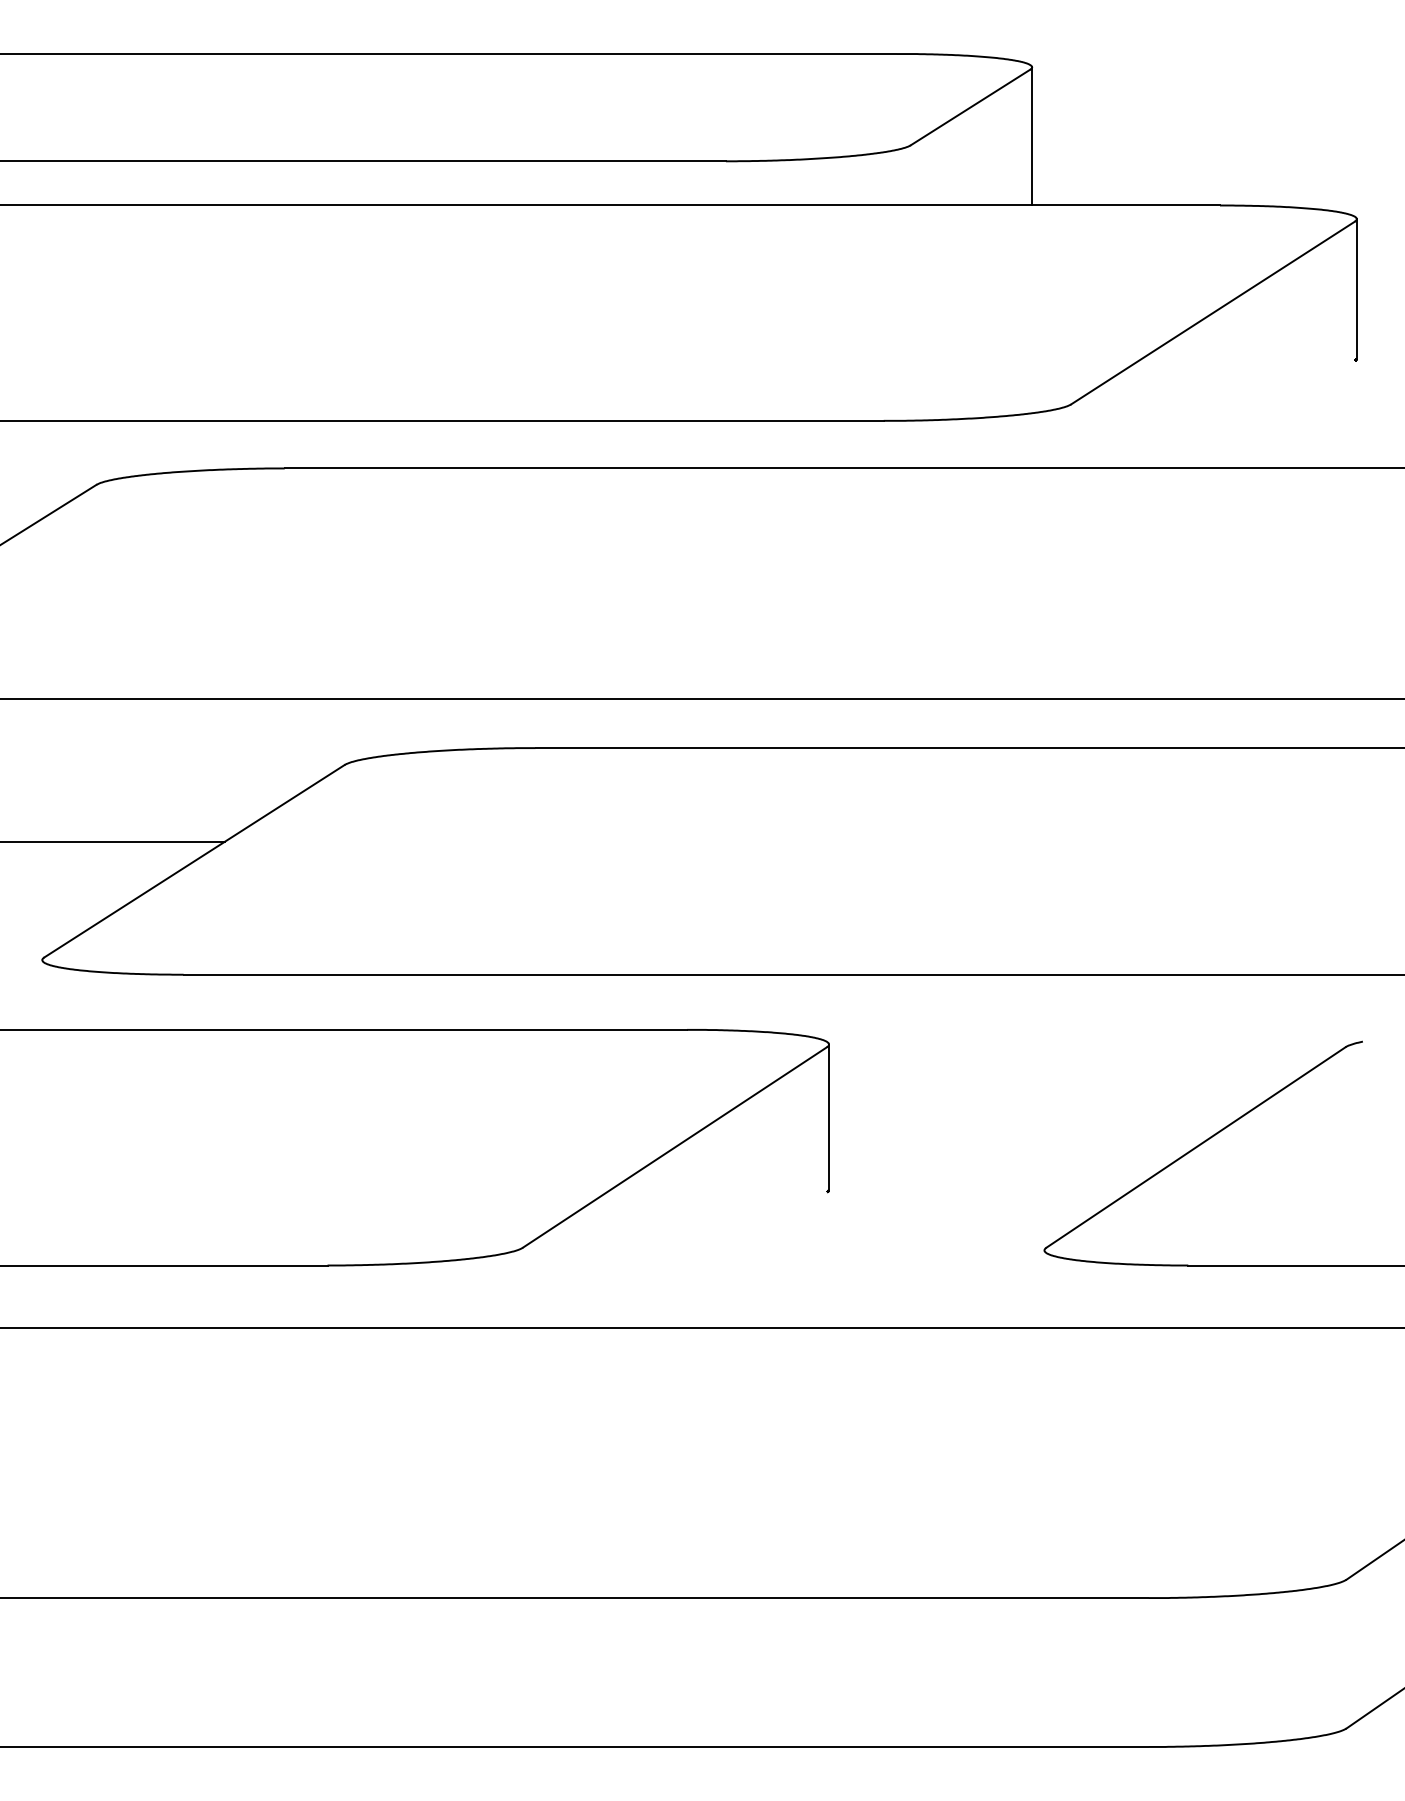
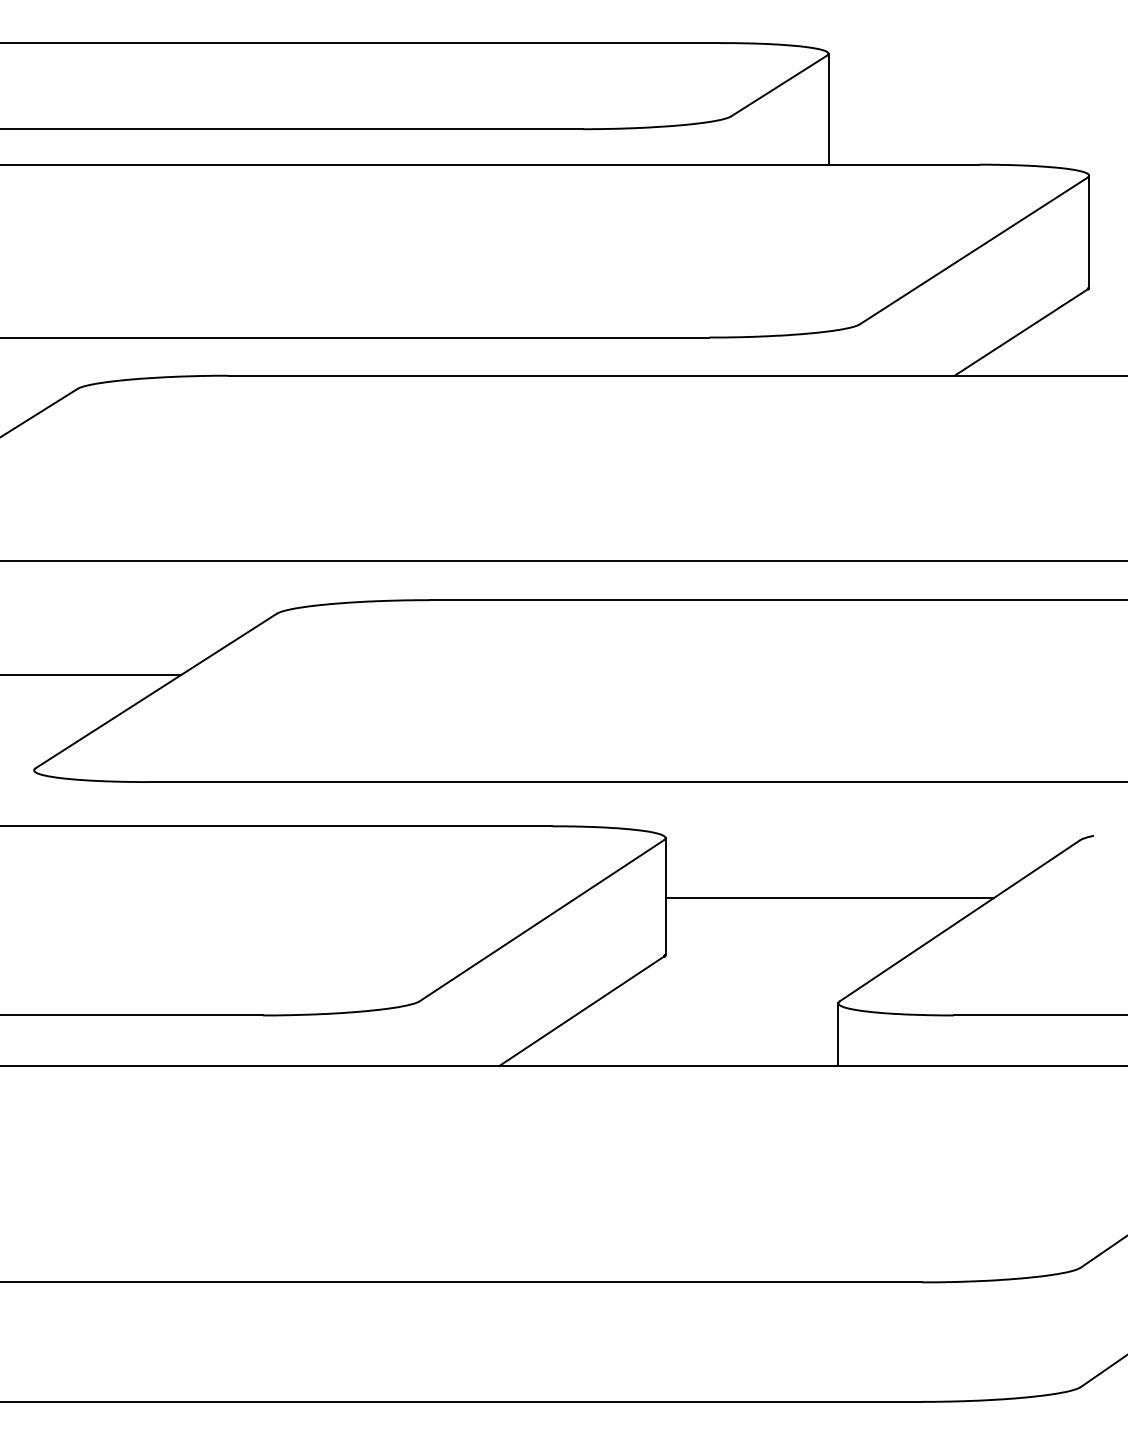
line: (1271, 414) -> (1020, 332), added
line: (1033, 1119) -> (829, 898), added
line: (724, 1260) -> (581, 1011), added
line: (1044, 1289) -> (838, 1034), added

